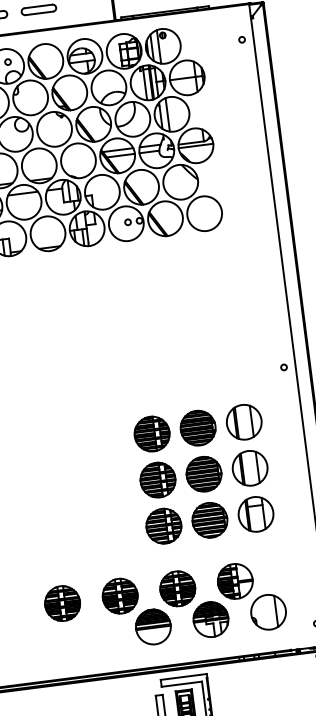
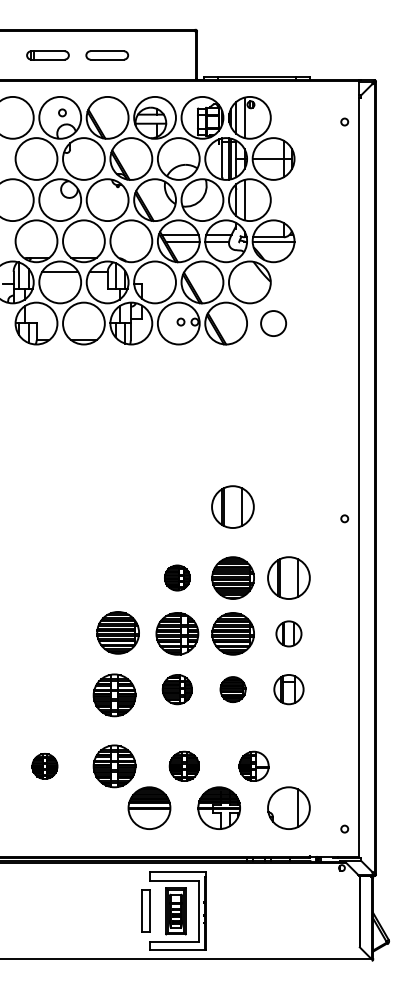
circle: (204, 213) -> (273, 323), size x0.6
part: (190, 369) -> (232, 506), added
part: (152, 433) -> (177, 577), size x0.6
part: (249, 468) -> (288, 633), size x0.6
part: (108, 485) -> (117, 632), added
part: (255, 514) -> (288, 689), size x0.7
part: (209, 520) -> (232, 689), size x0.6
part: (164, 526) -> (177, 689), size x0.7
part: (112, 537) -> (114, 695), added
part: (234, 581) -> (253, 766), size x0.7
part: (177, 588) -> (184, 766), size x0.7
part: (62, 603) -> (44, 766), size x0.6

